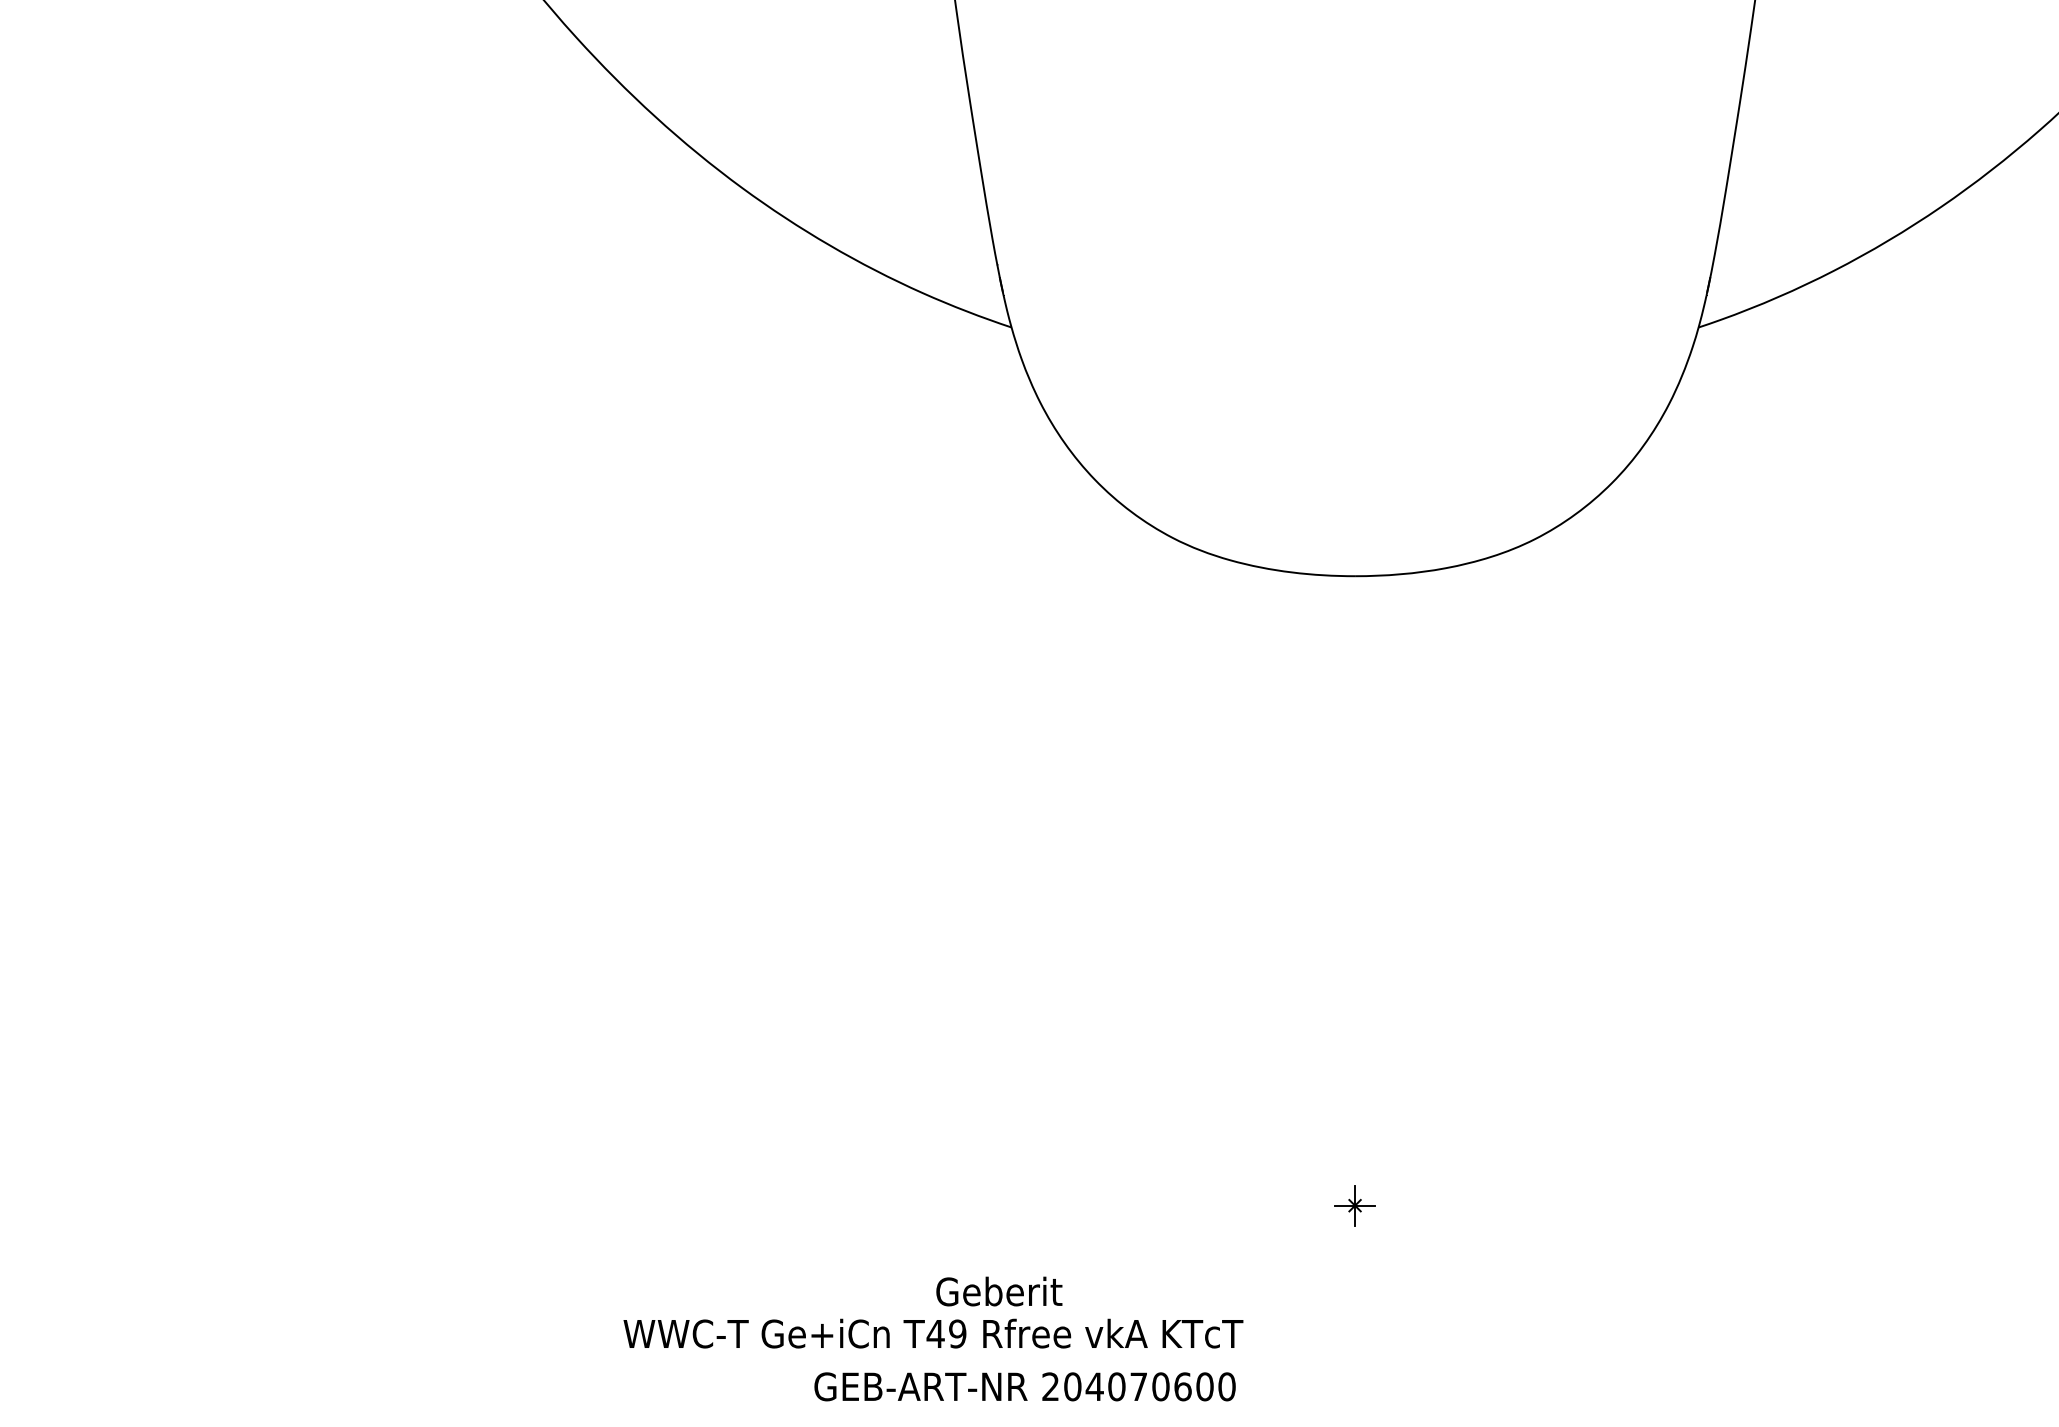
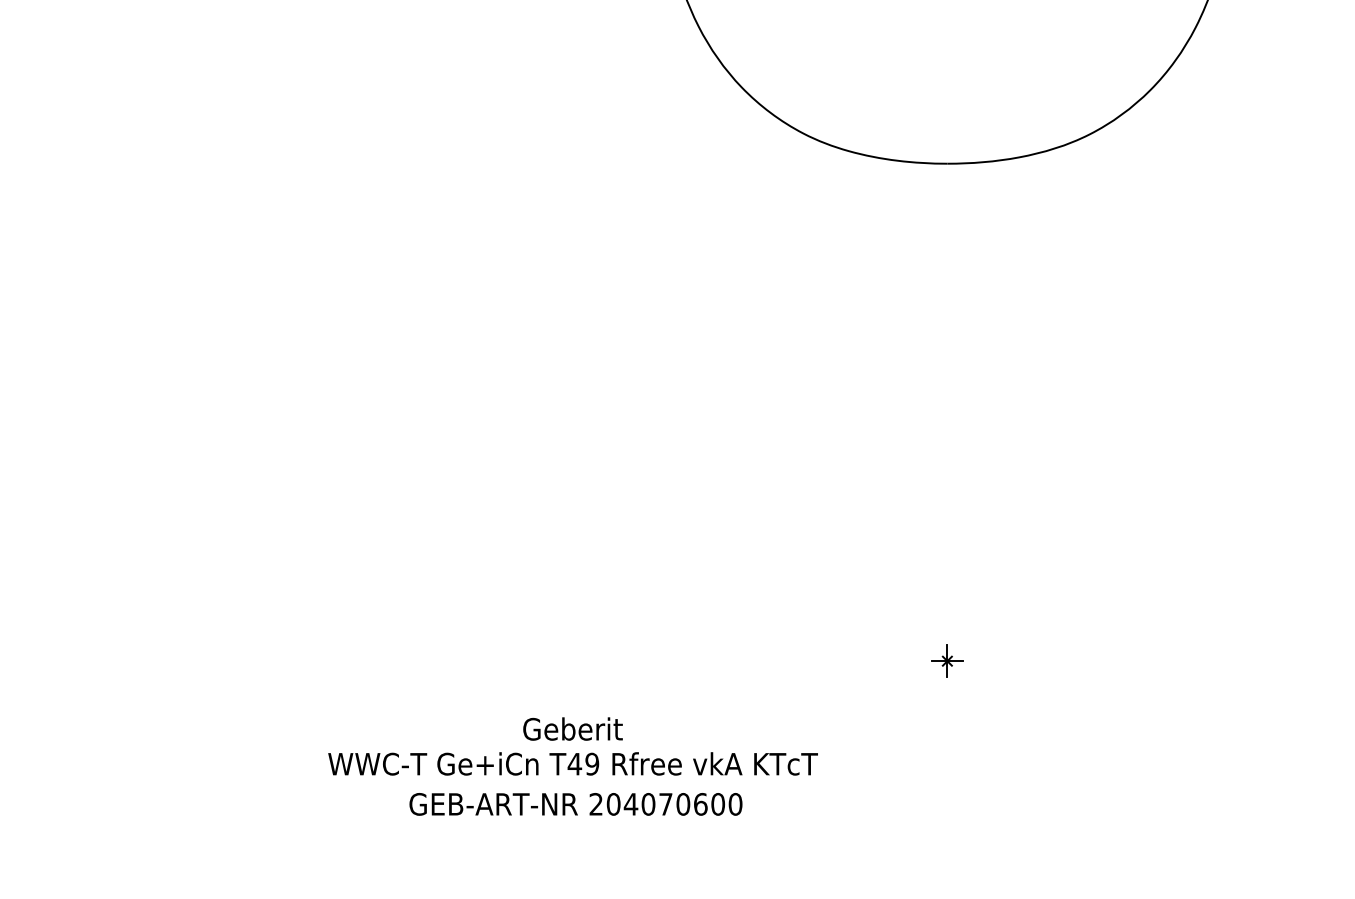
text: (999, 1291) -> (573, 729), moved
text: (933, 1333) -> (573, 763), moved
text: (1024, 1386) -> (575, 804), moved

